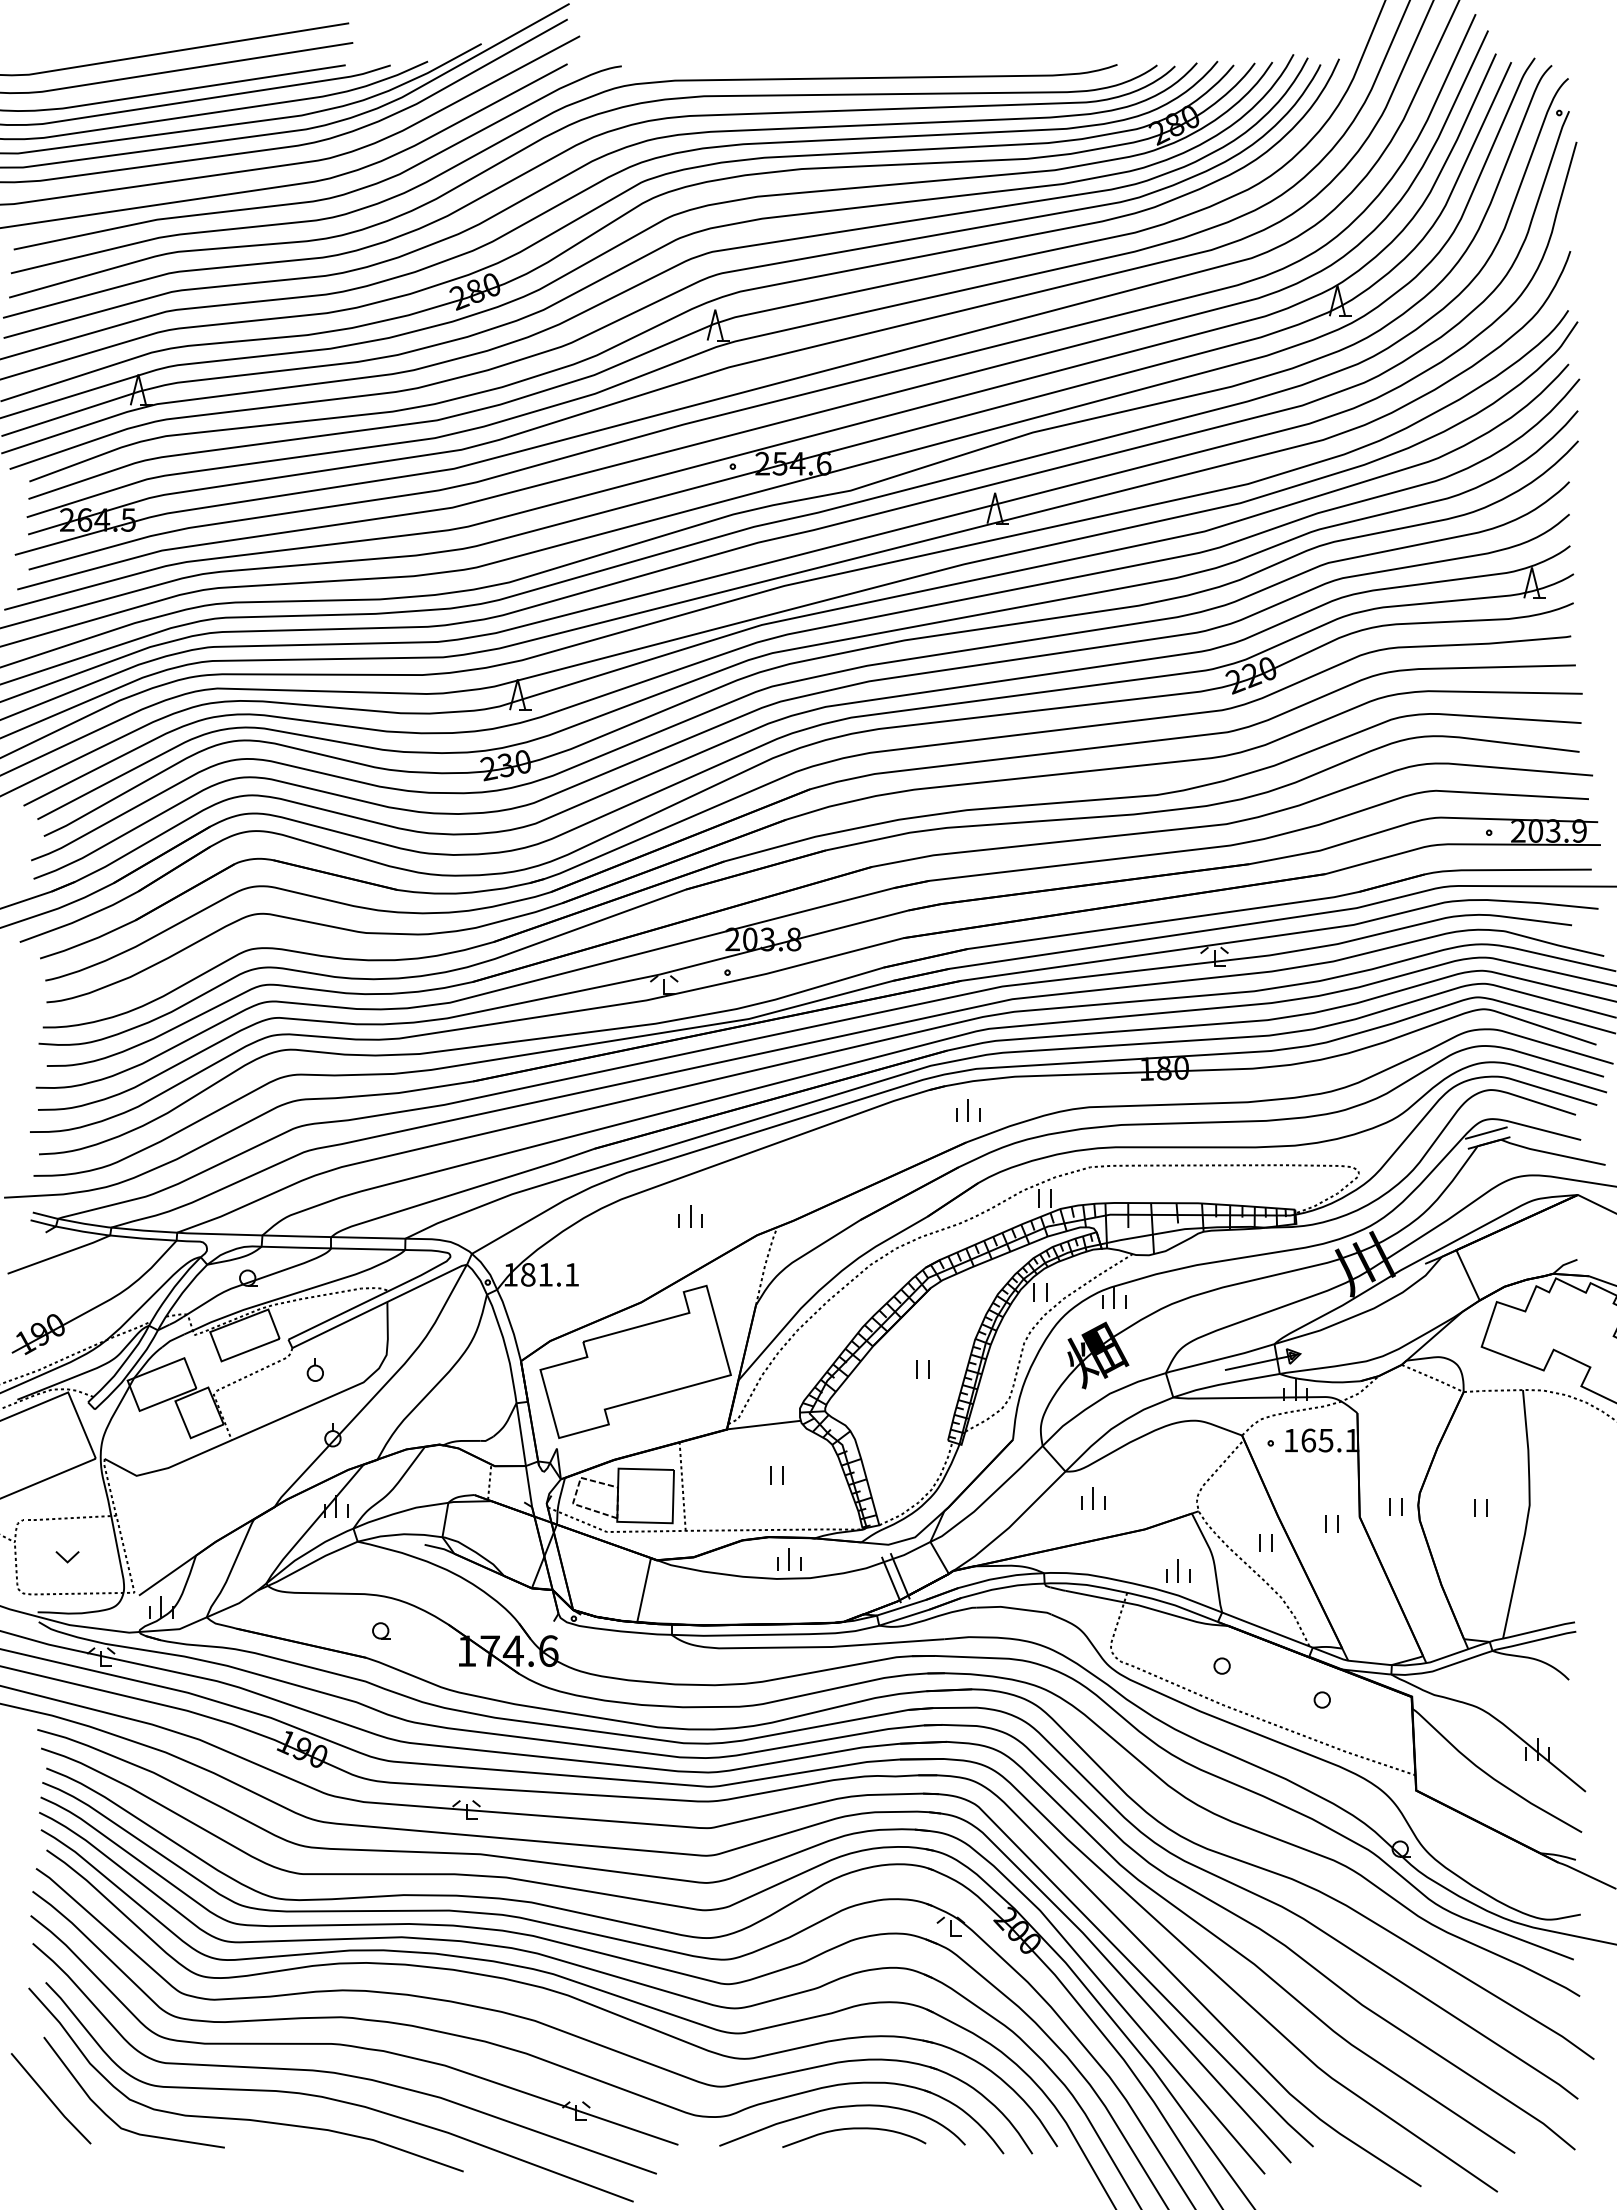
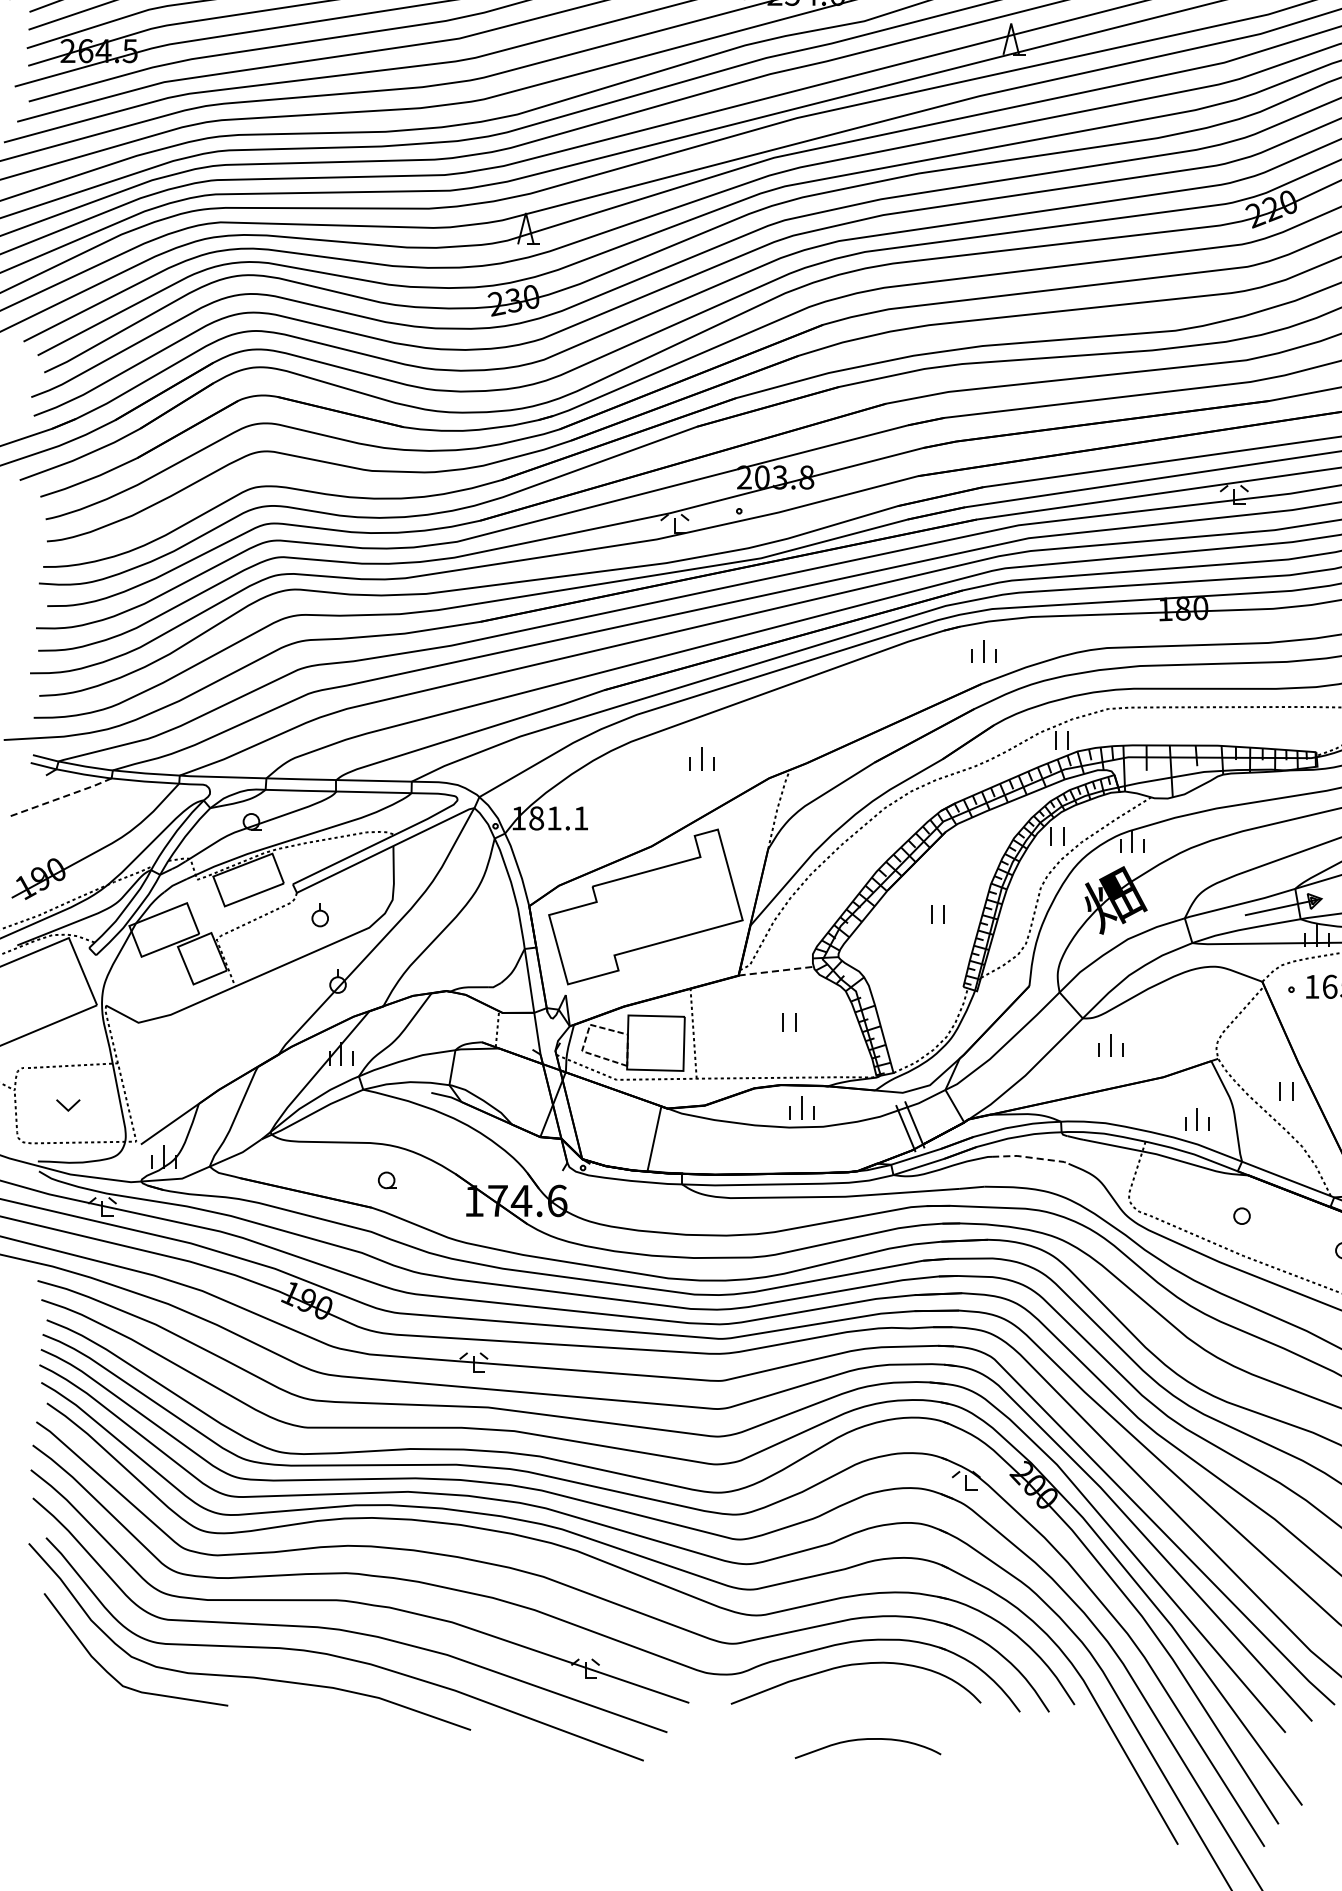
line: (59, 1254) -> (60, 797), solid -> dashed
line: (763, 1425) -> (775, 971), solid -> dashed
line: (1014, 1608) -> (1030, 1157), solid -> dashed
line: (50, 2098) -> (50, 1655), removed
curve: (854, 2129) -> (868, 1740), moved

